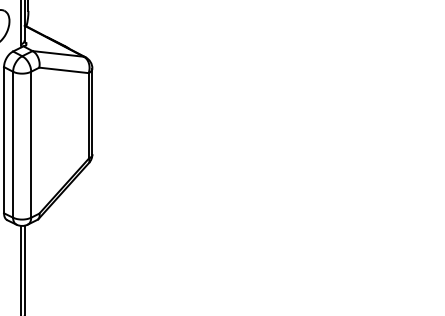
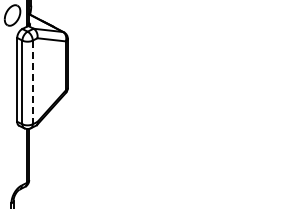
line: (30, 144) -> (32, 82), solid -> dashed

